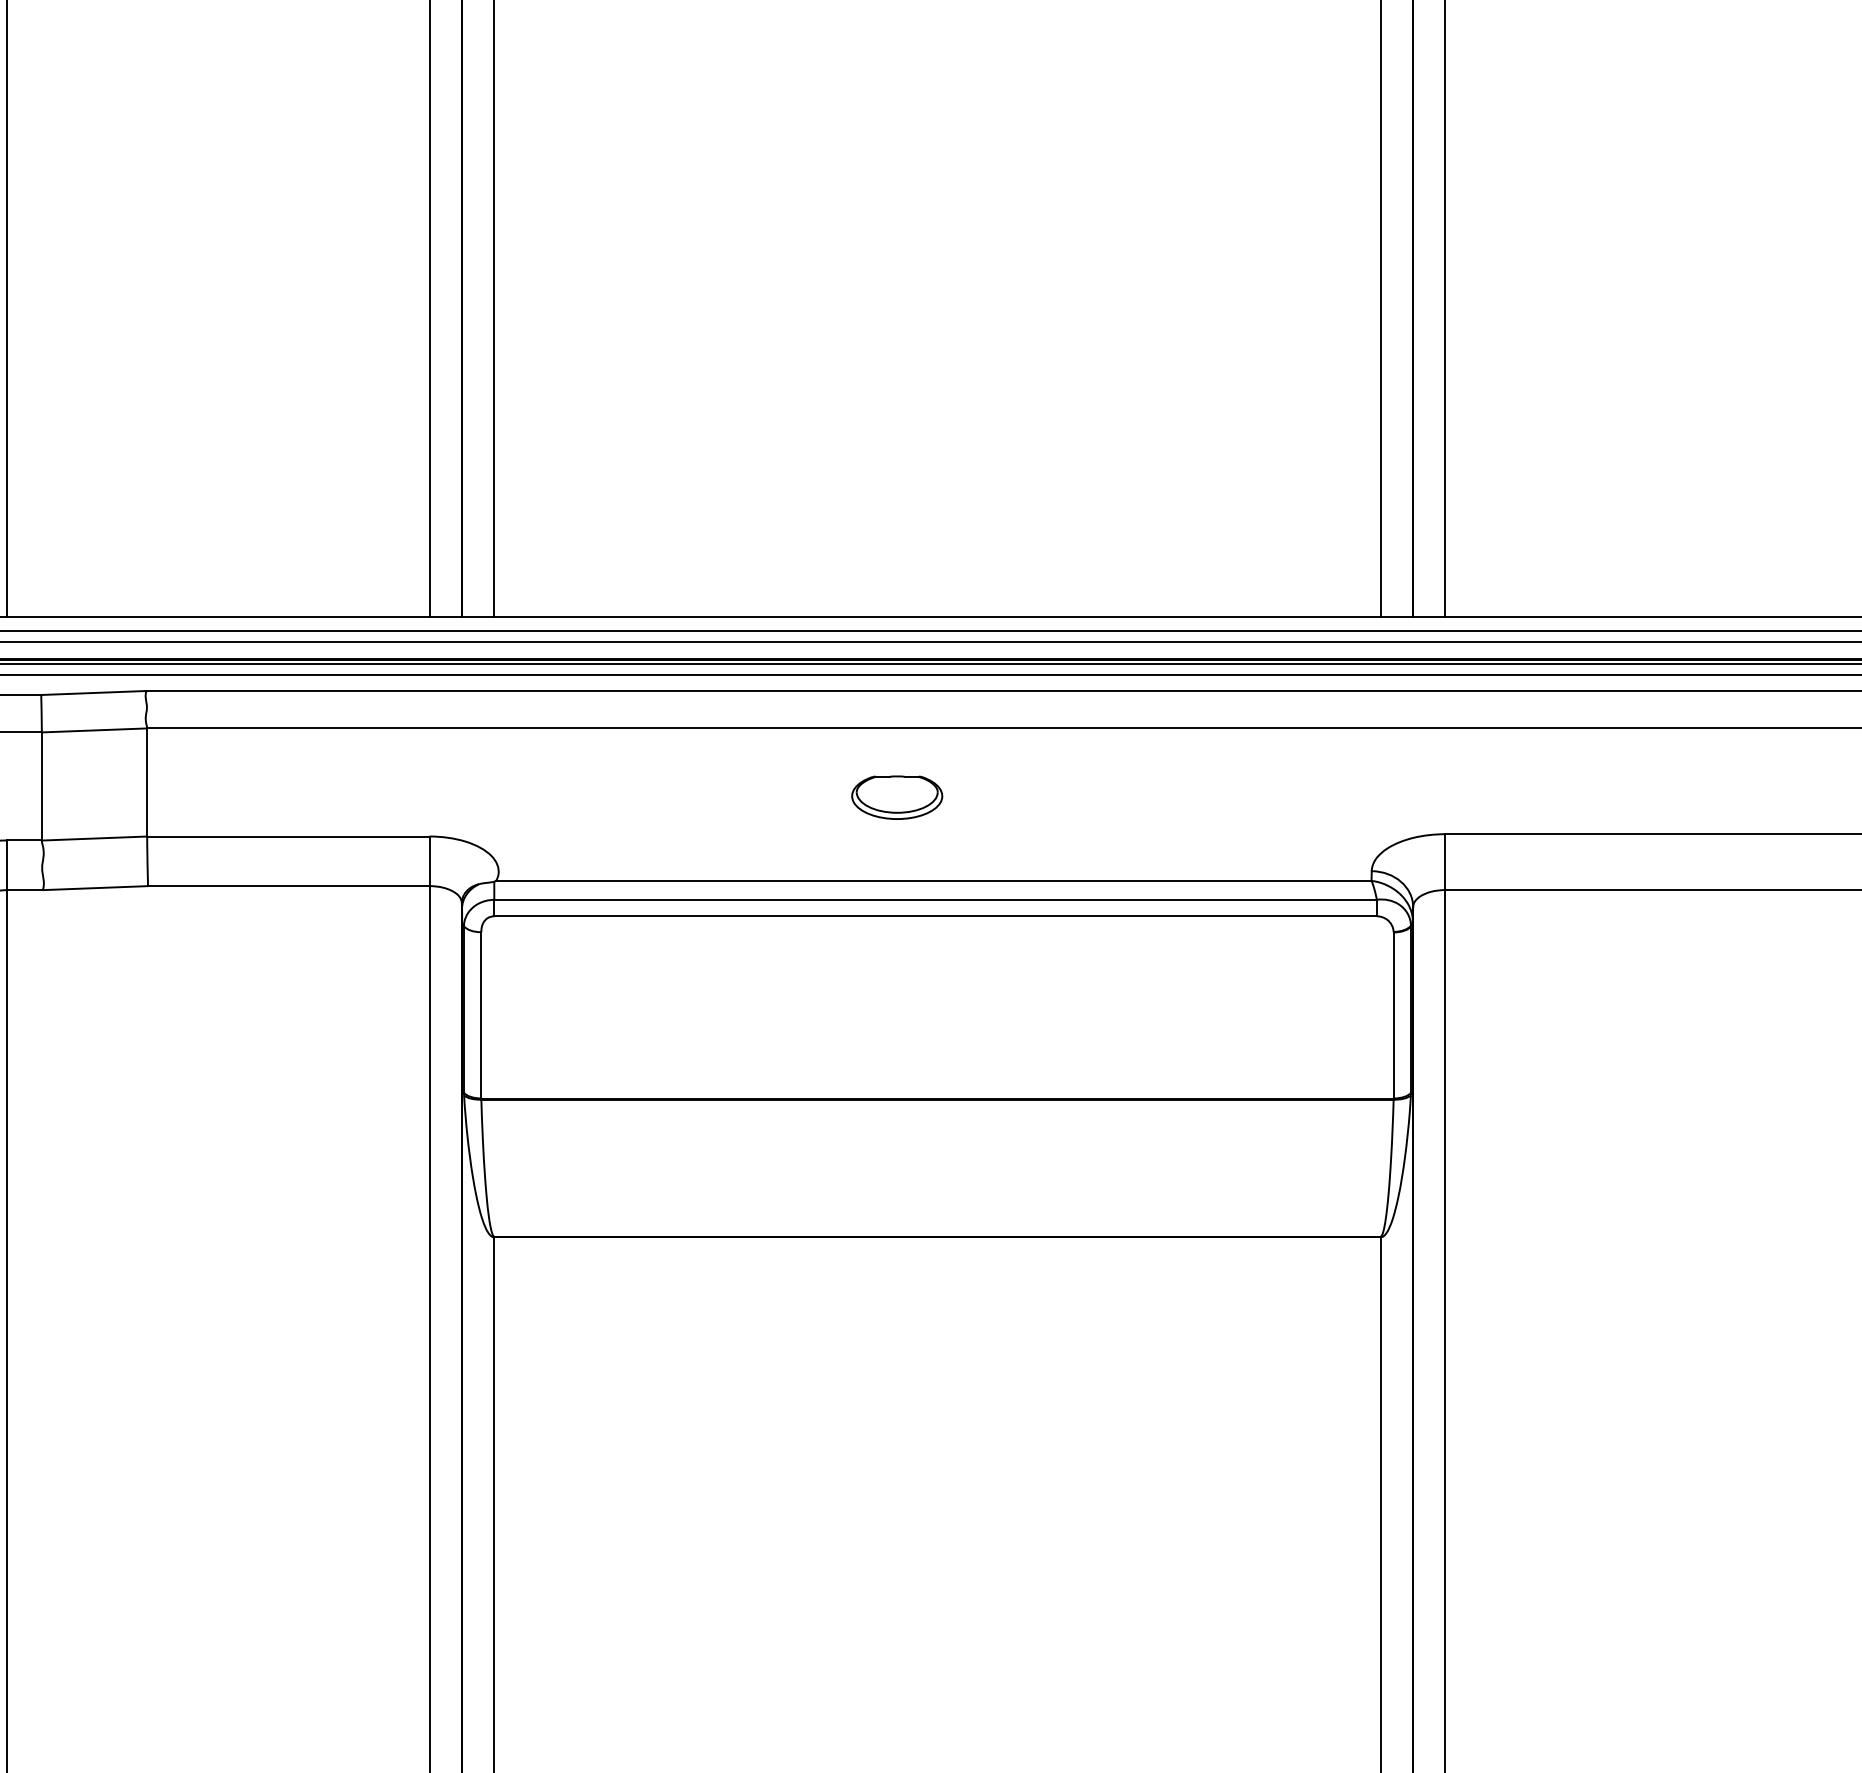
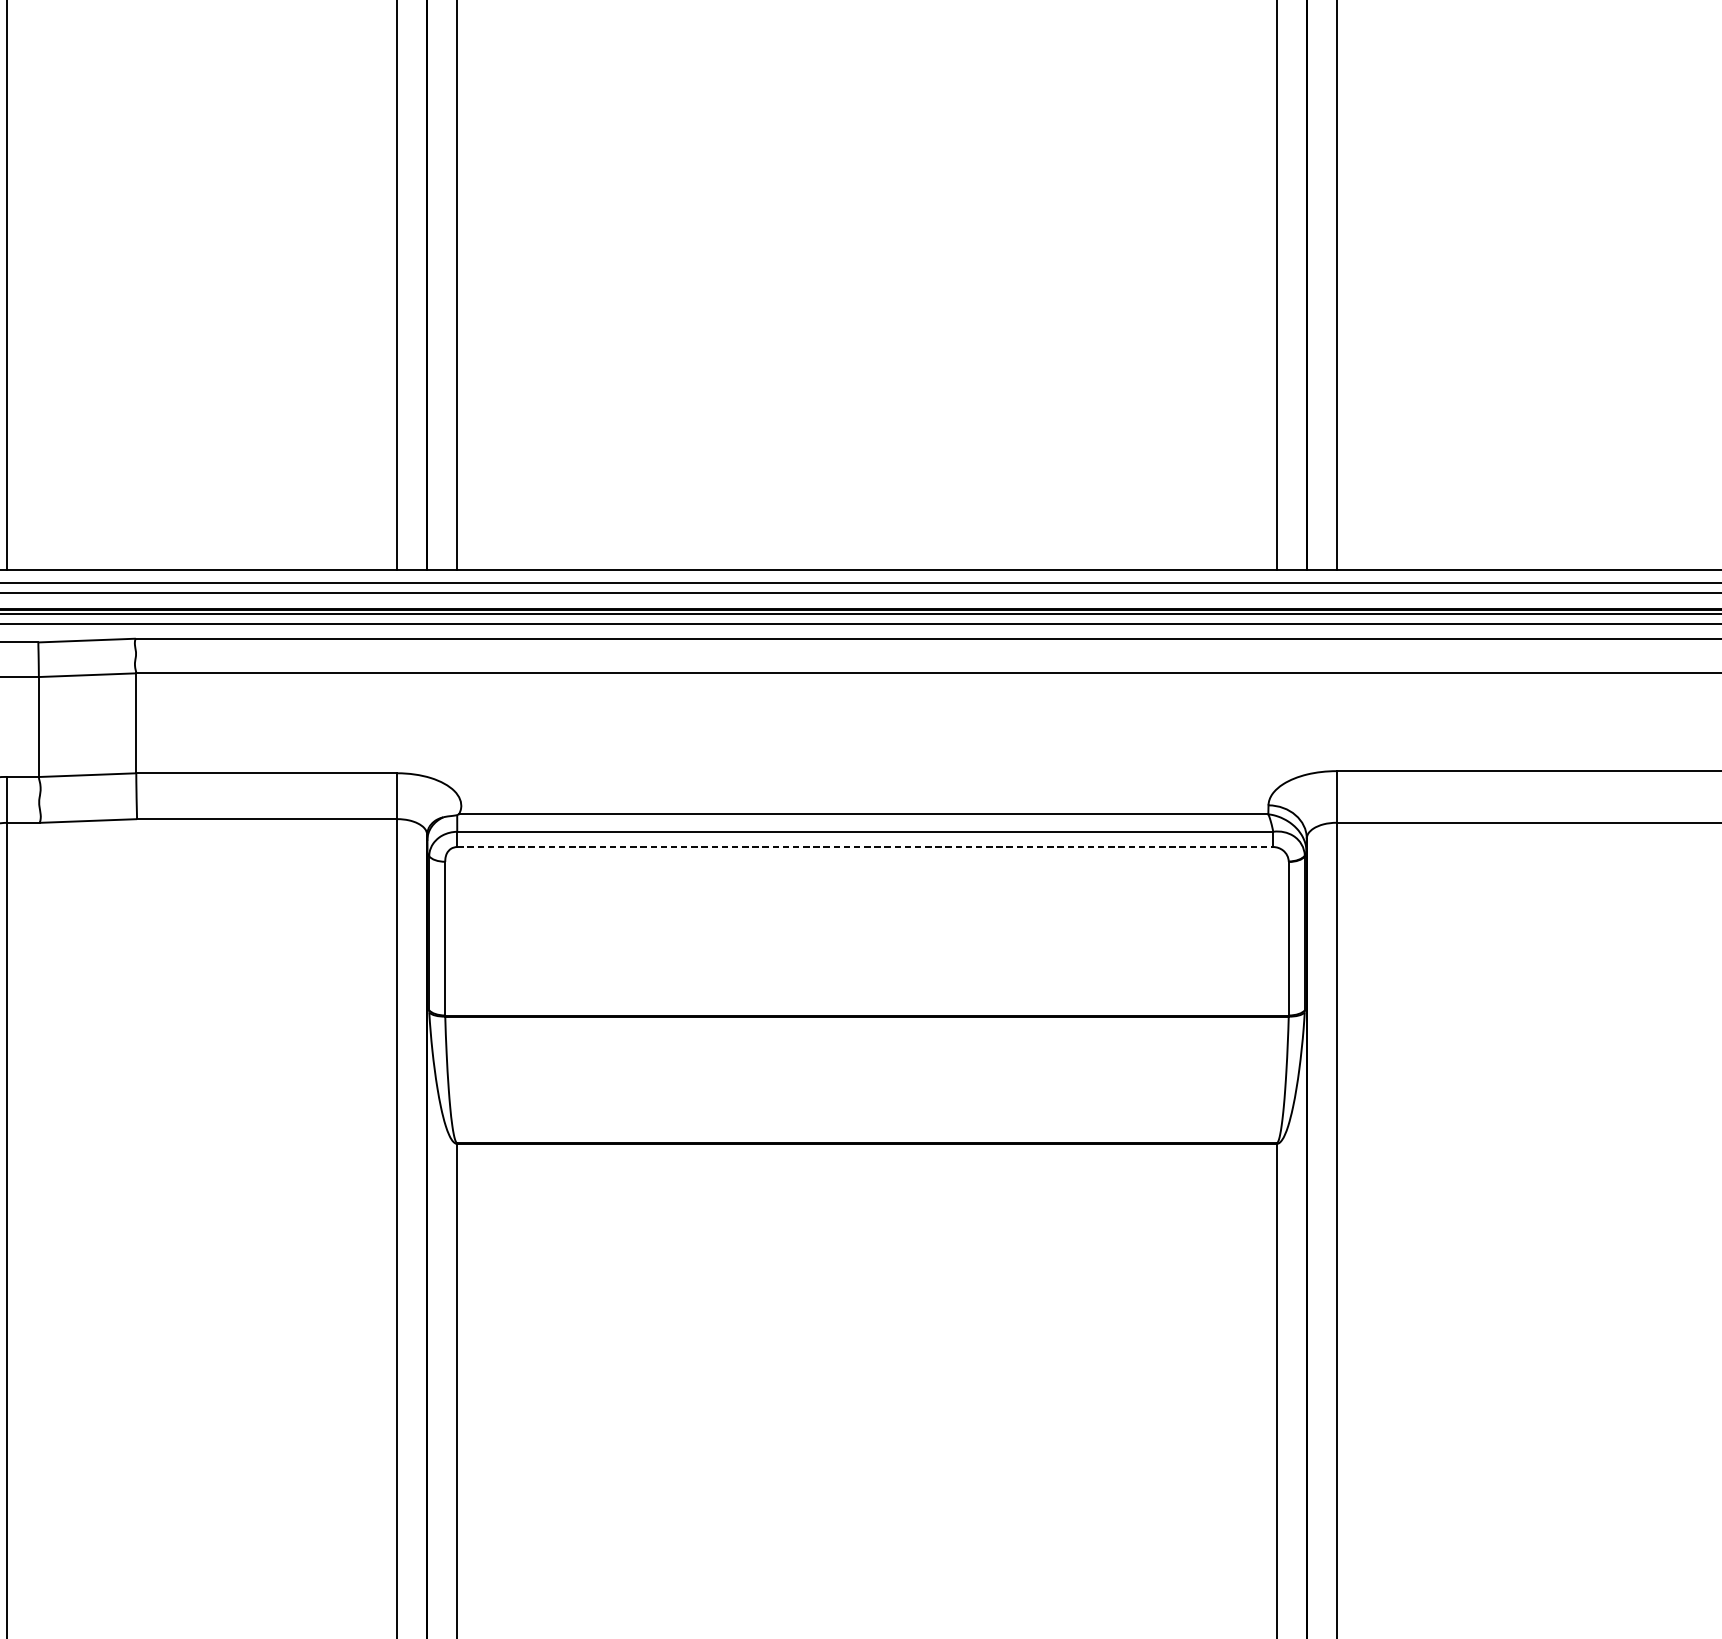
part: (897, 797) -> (830, 737), removed
line: (936, 916) -> (866, 847), solid -> dashed

